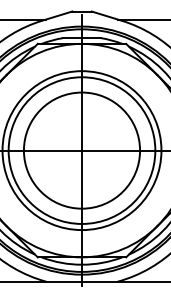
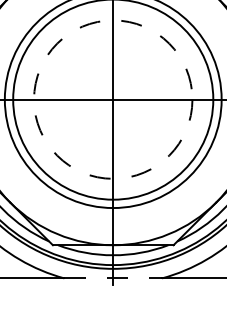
circle: (81, 150) -> (112, 99), solid -> dashed
line: (82, 281) -> (113, 278), solid -> dashed

